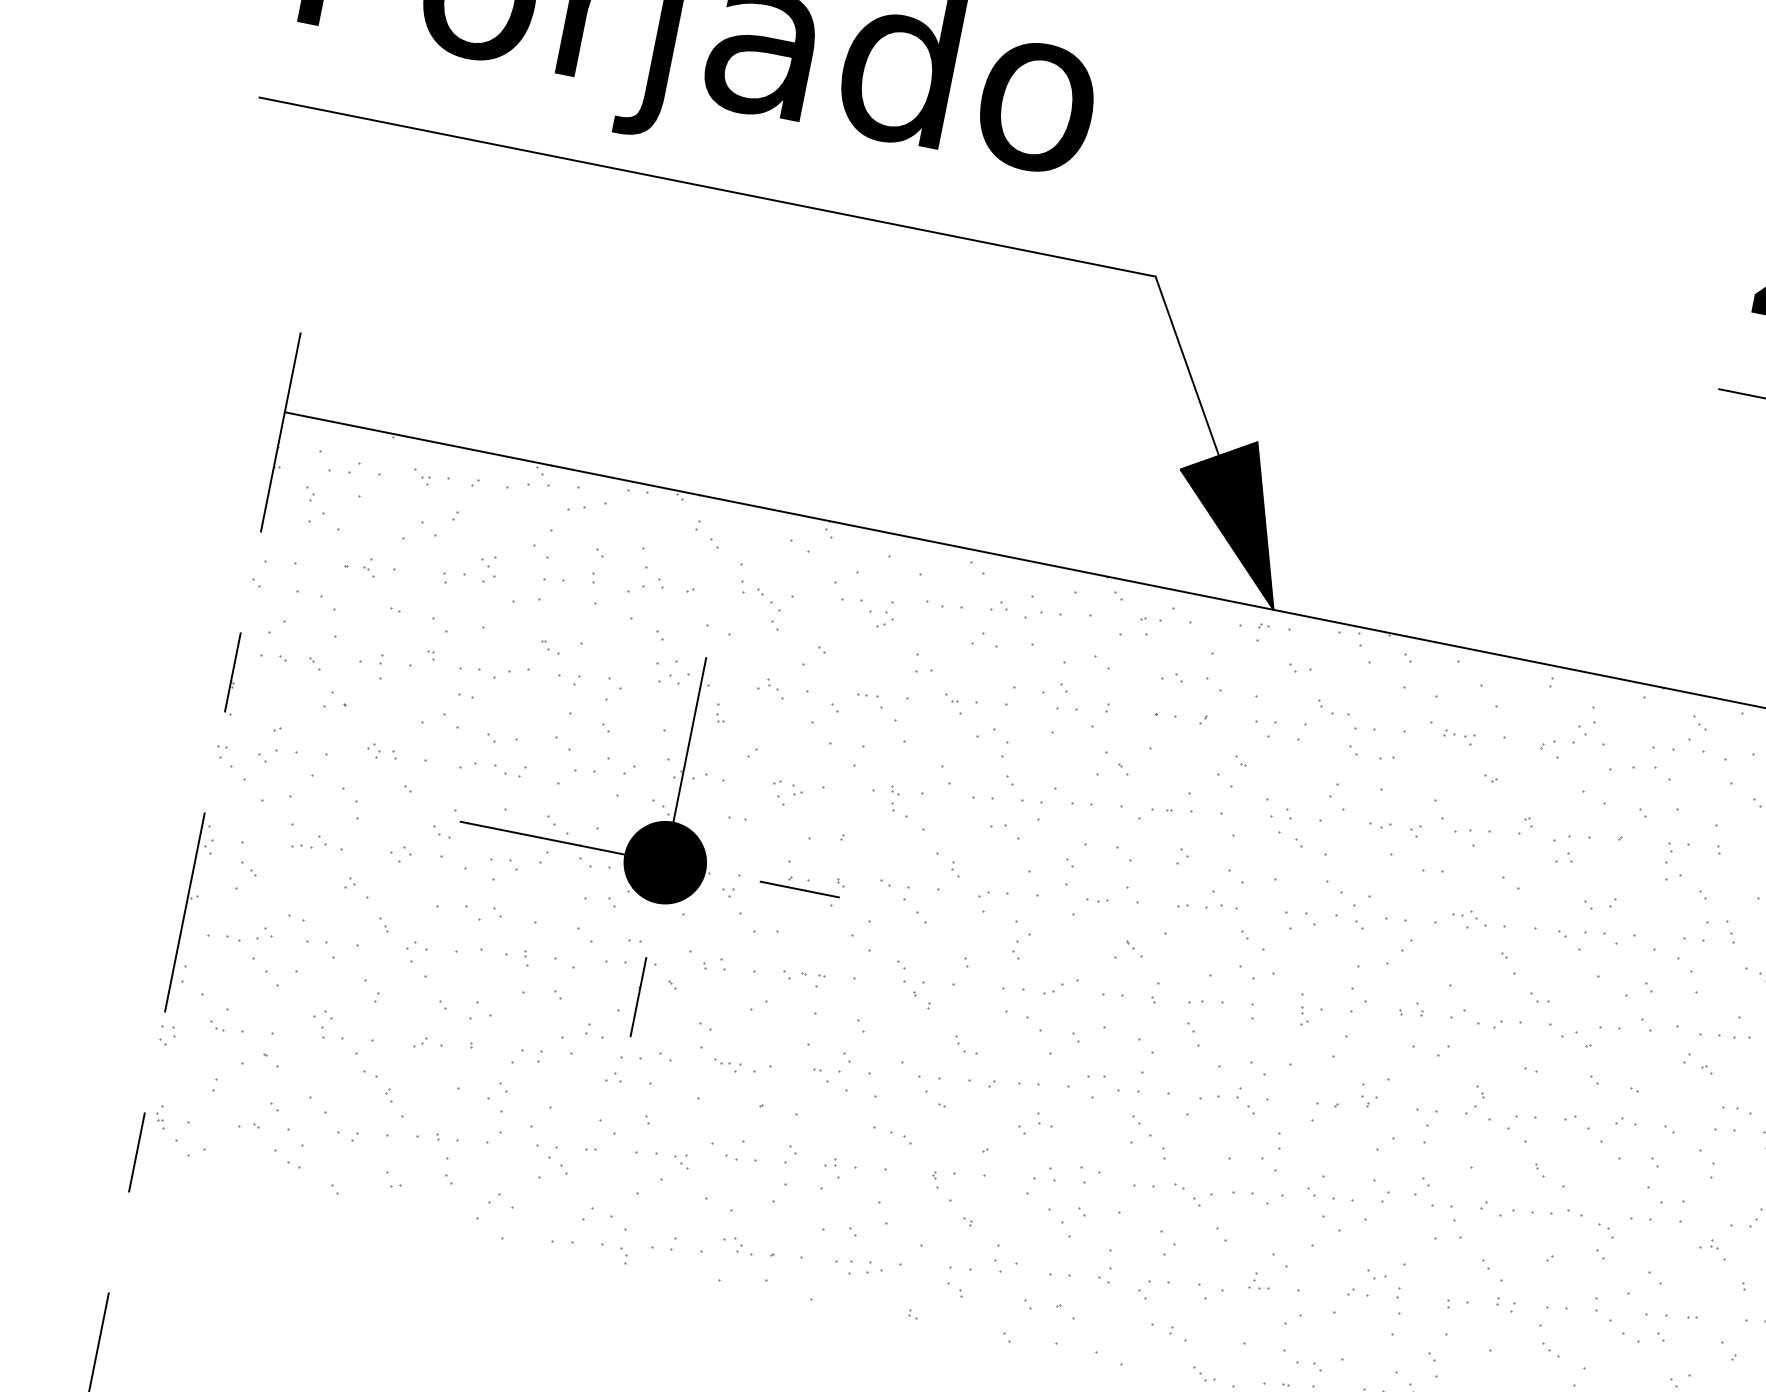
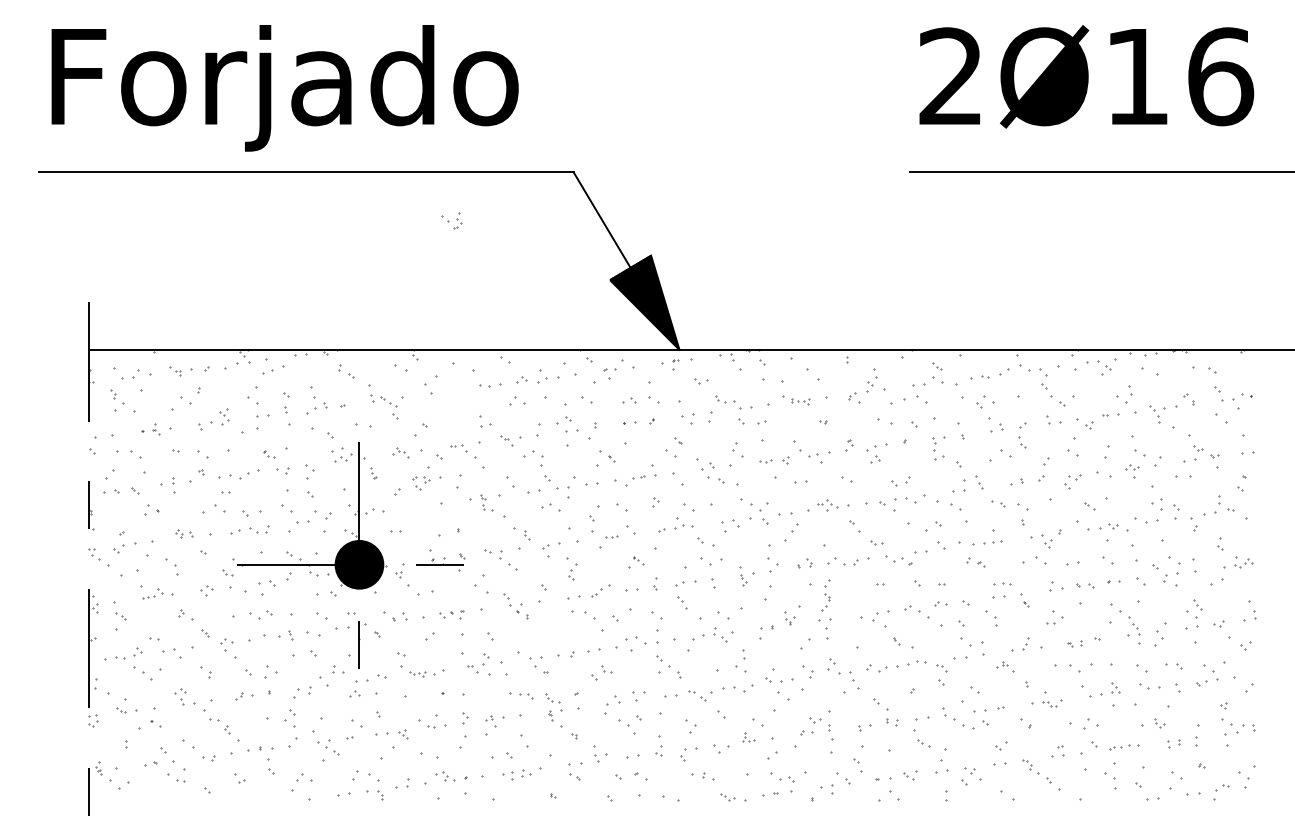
part: (875, 611) -> (451, 220), moved
part: (787, 794) -> (421, 483), moved
part: (965, 1045) -> (552, 698), moved
part: (1475, 1100) -> (825, 602), moved

